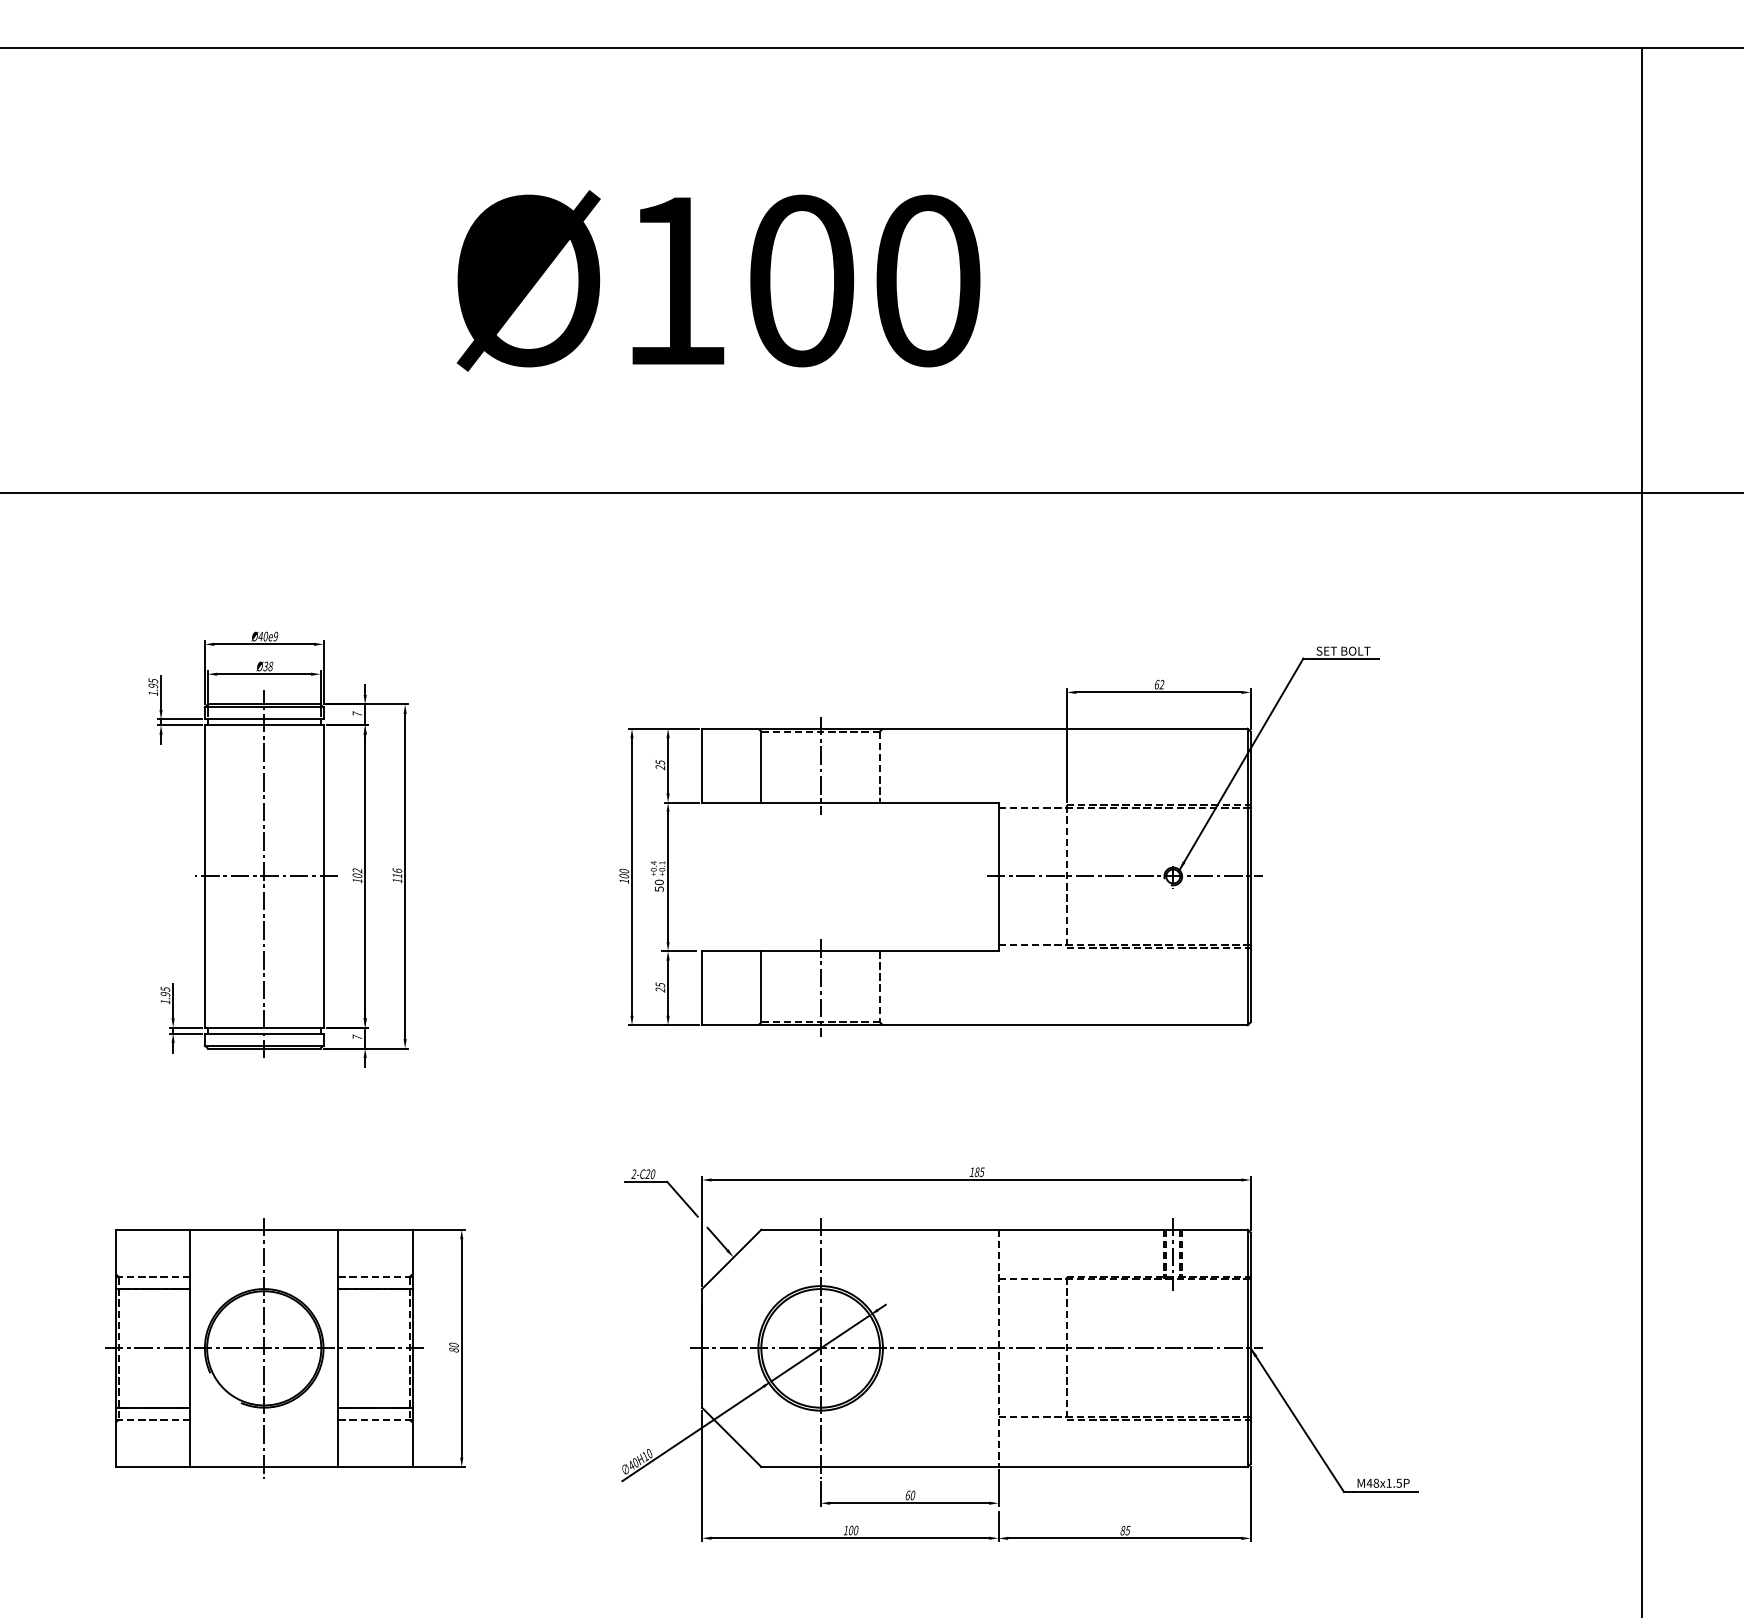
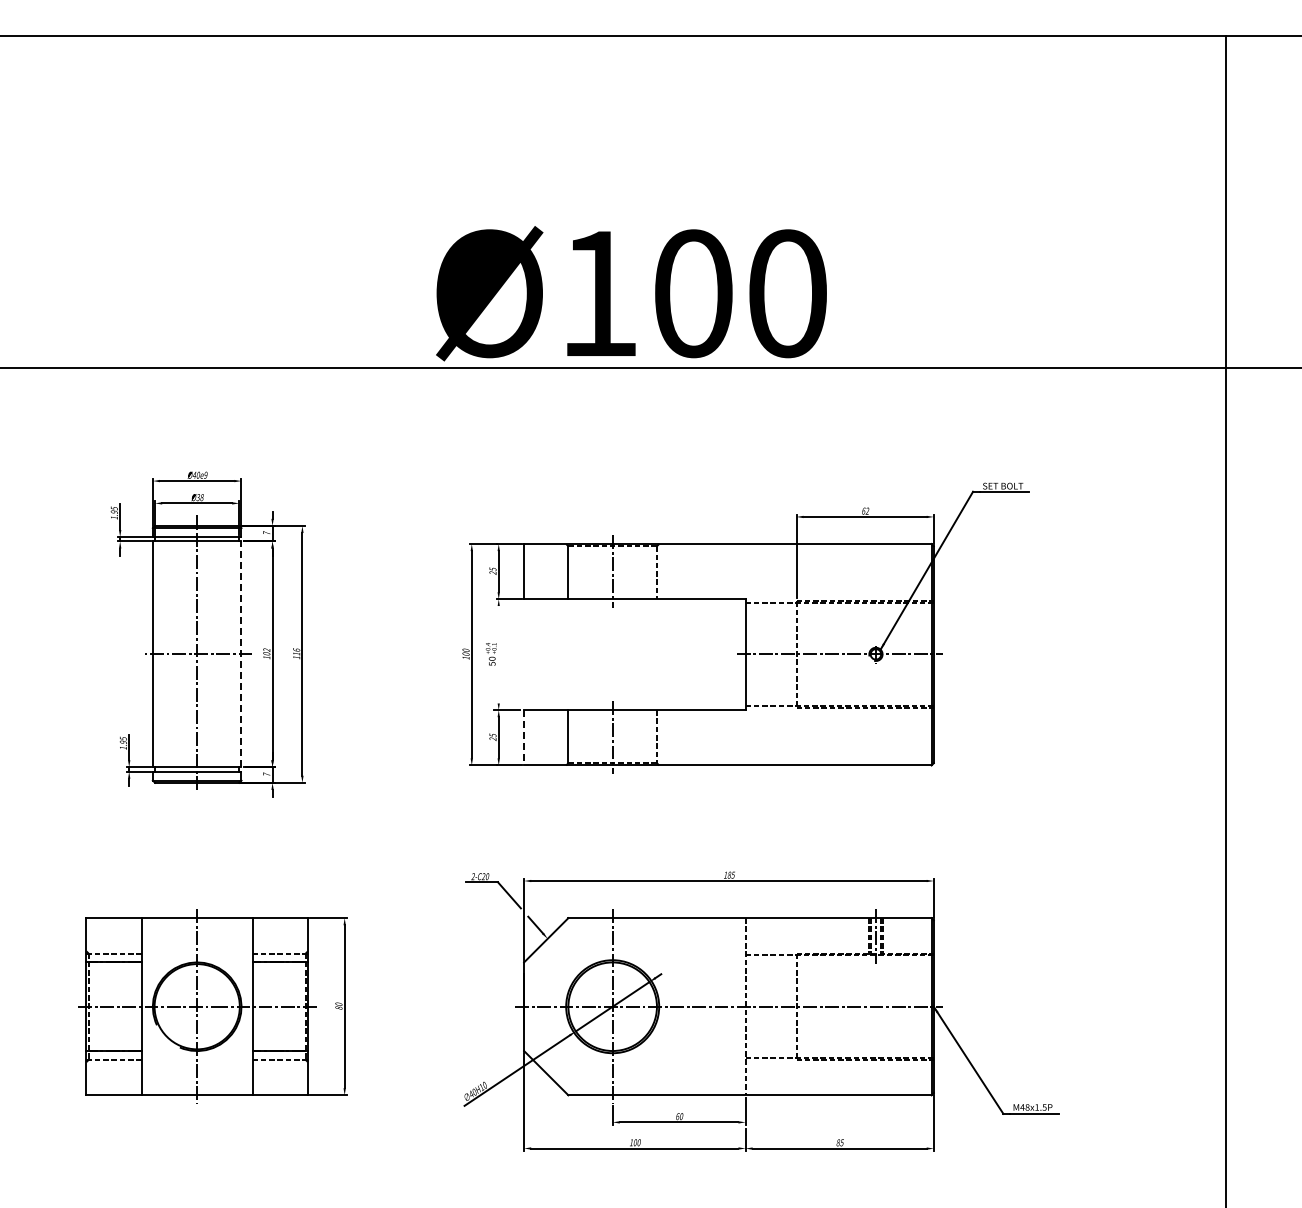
text: (718, 280) -> (631, 293), moved
line: (323, 876) -> (241, 654), solid -> dashed
line: (667, 876) -> (498, 654), removed
line: (702, 987) -> (524, 737), solid -> dashed

